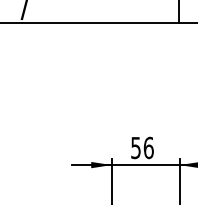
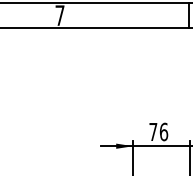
text: (136, 148) -> (153, 132), 56 -> 76

